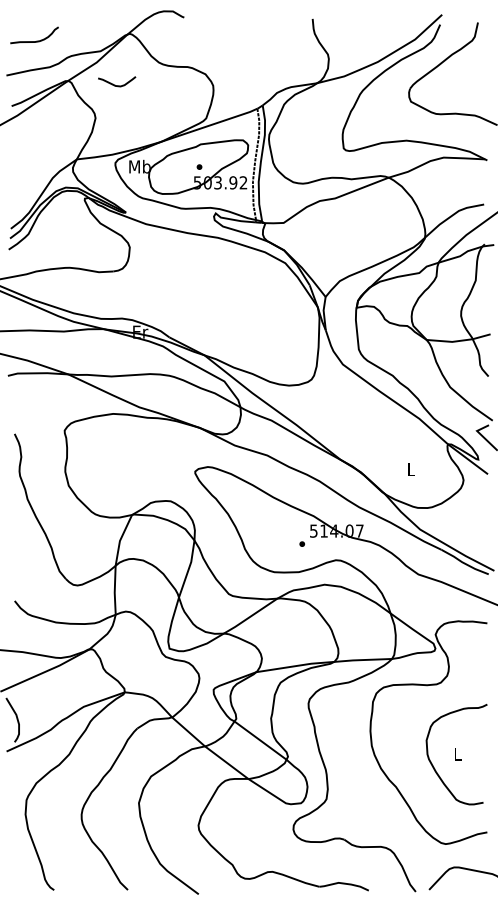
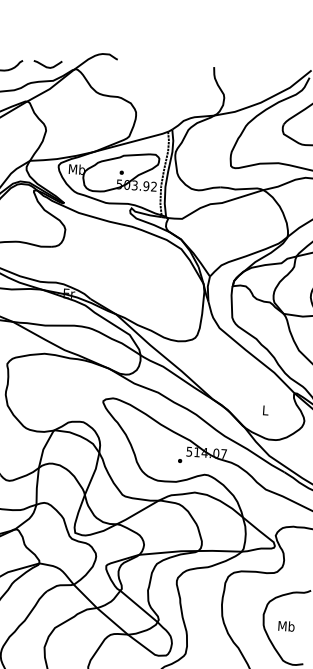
curve: (115, 84) -> (46, 66), moved
text: (457, 753) -> (286, 625), L -> Mb

